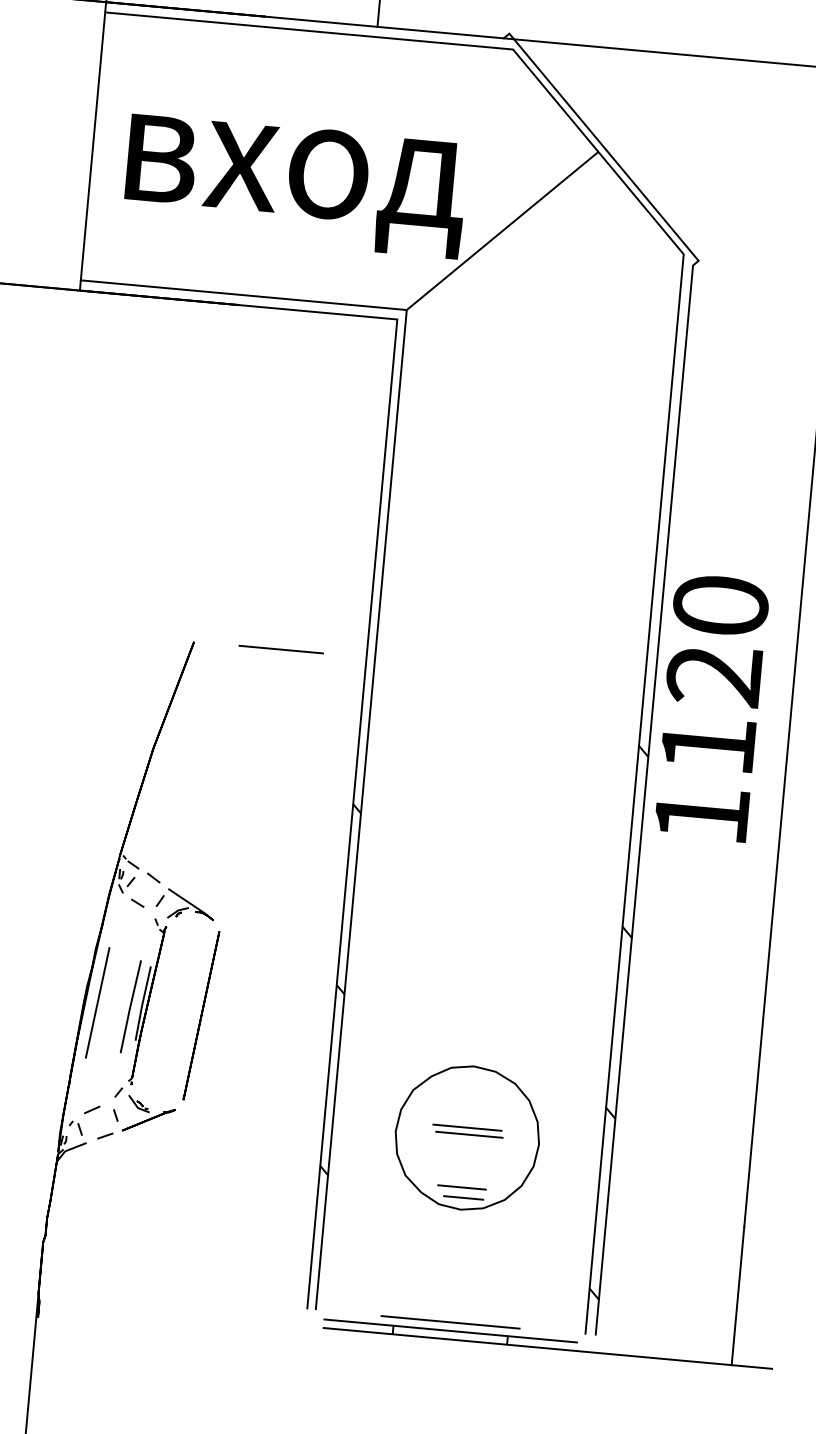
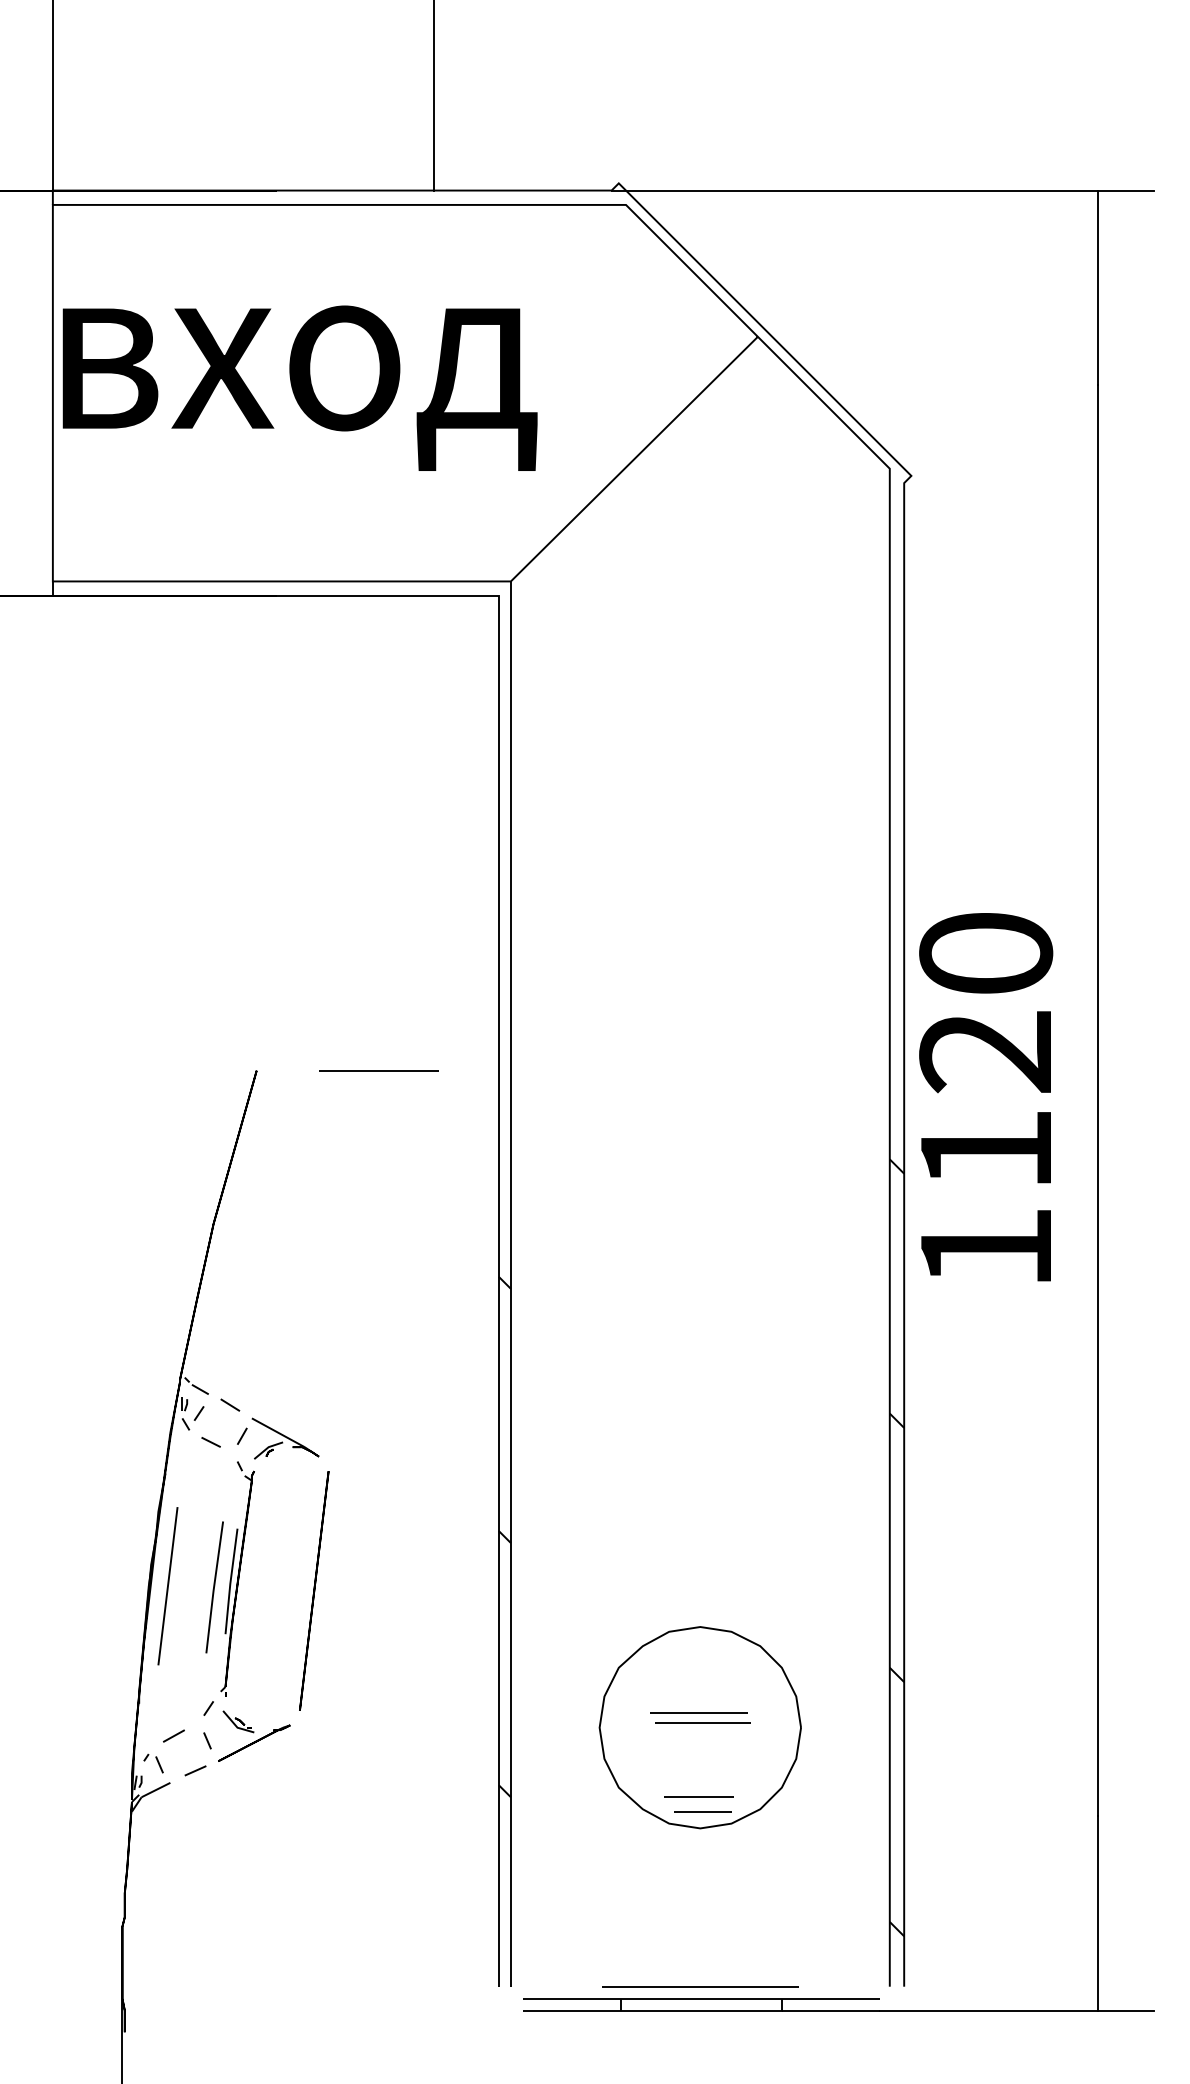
text: (295, 185) -> (299, 387), moved

